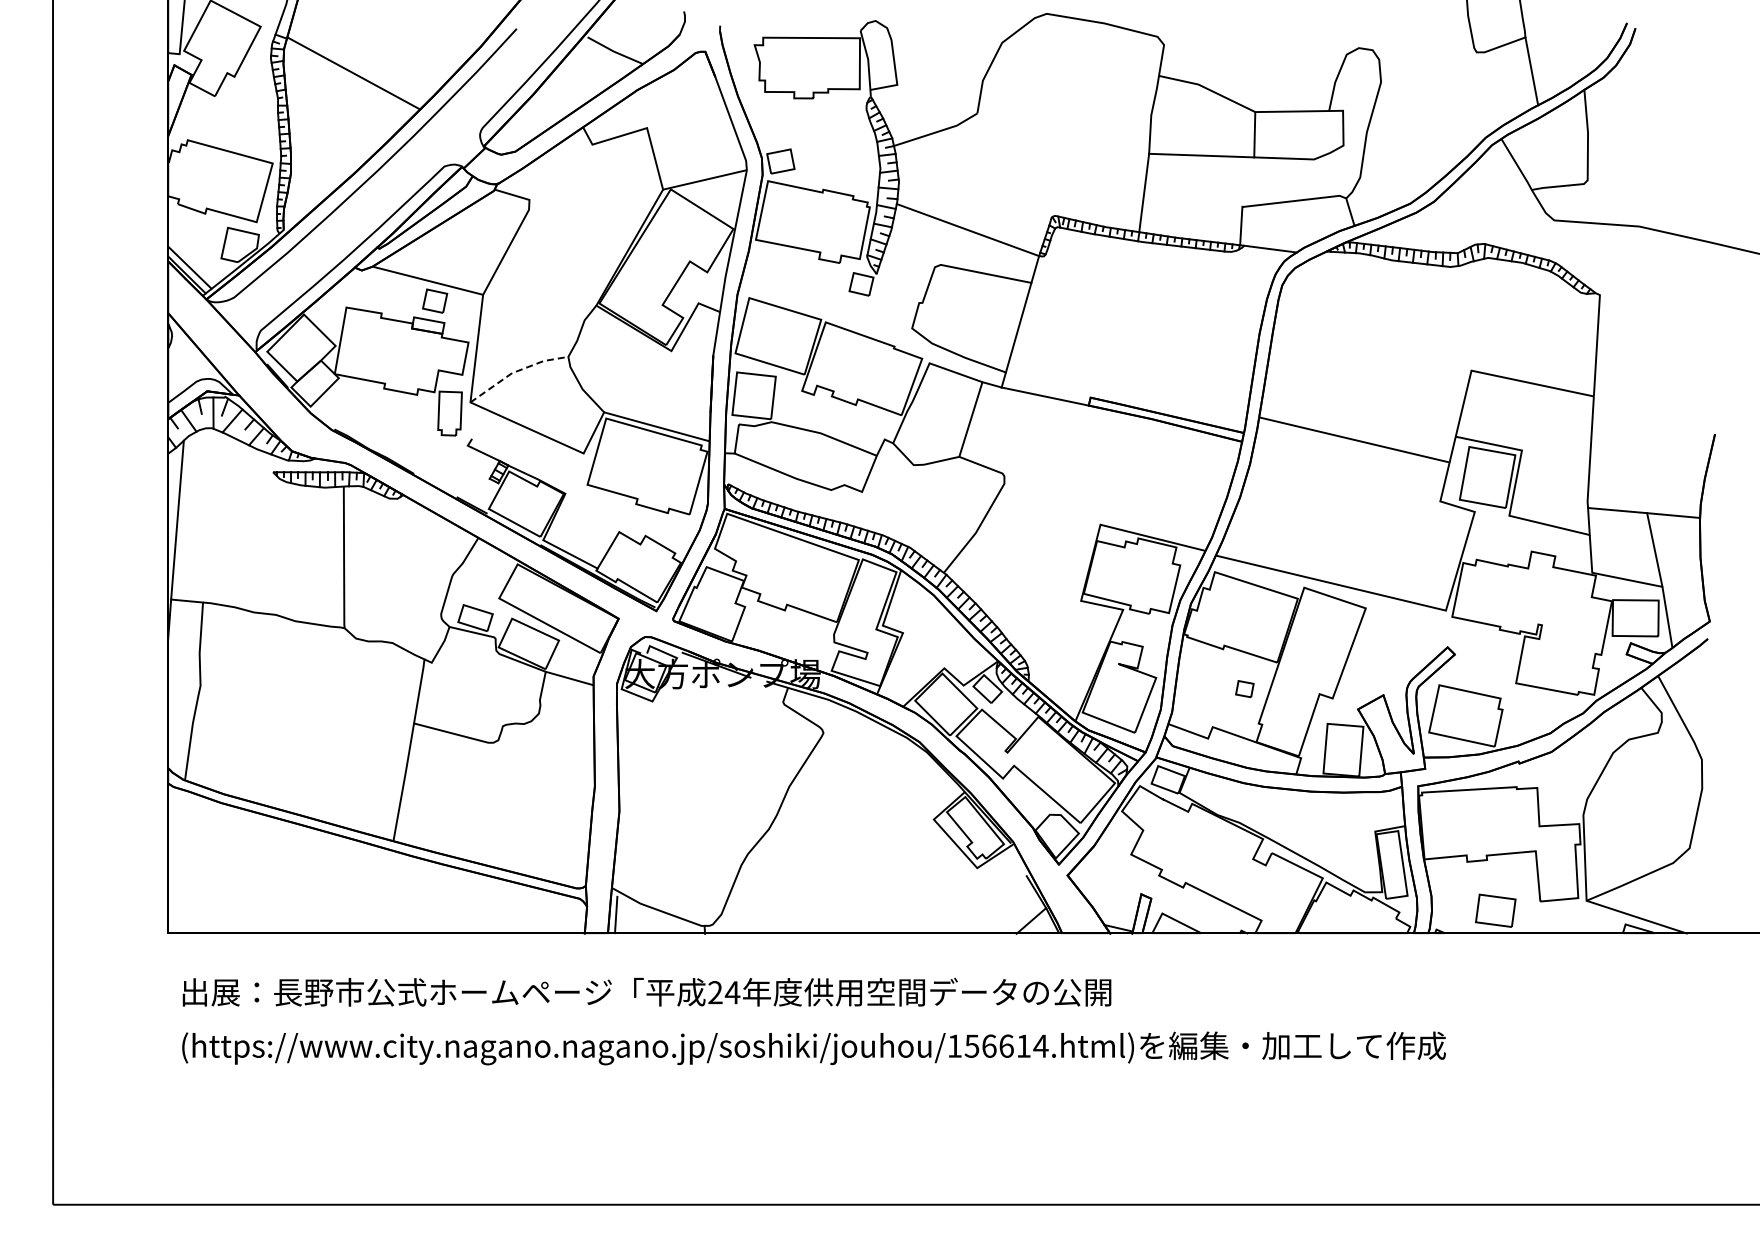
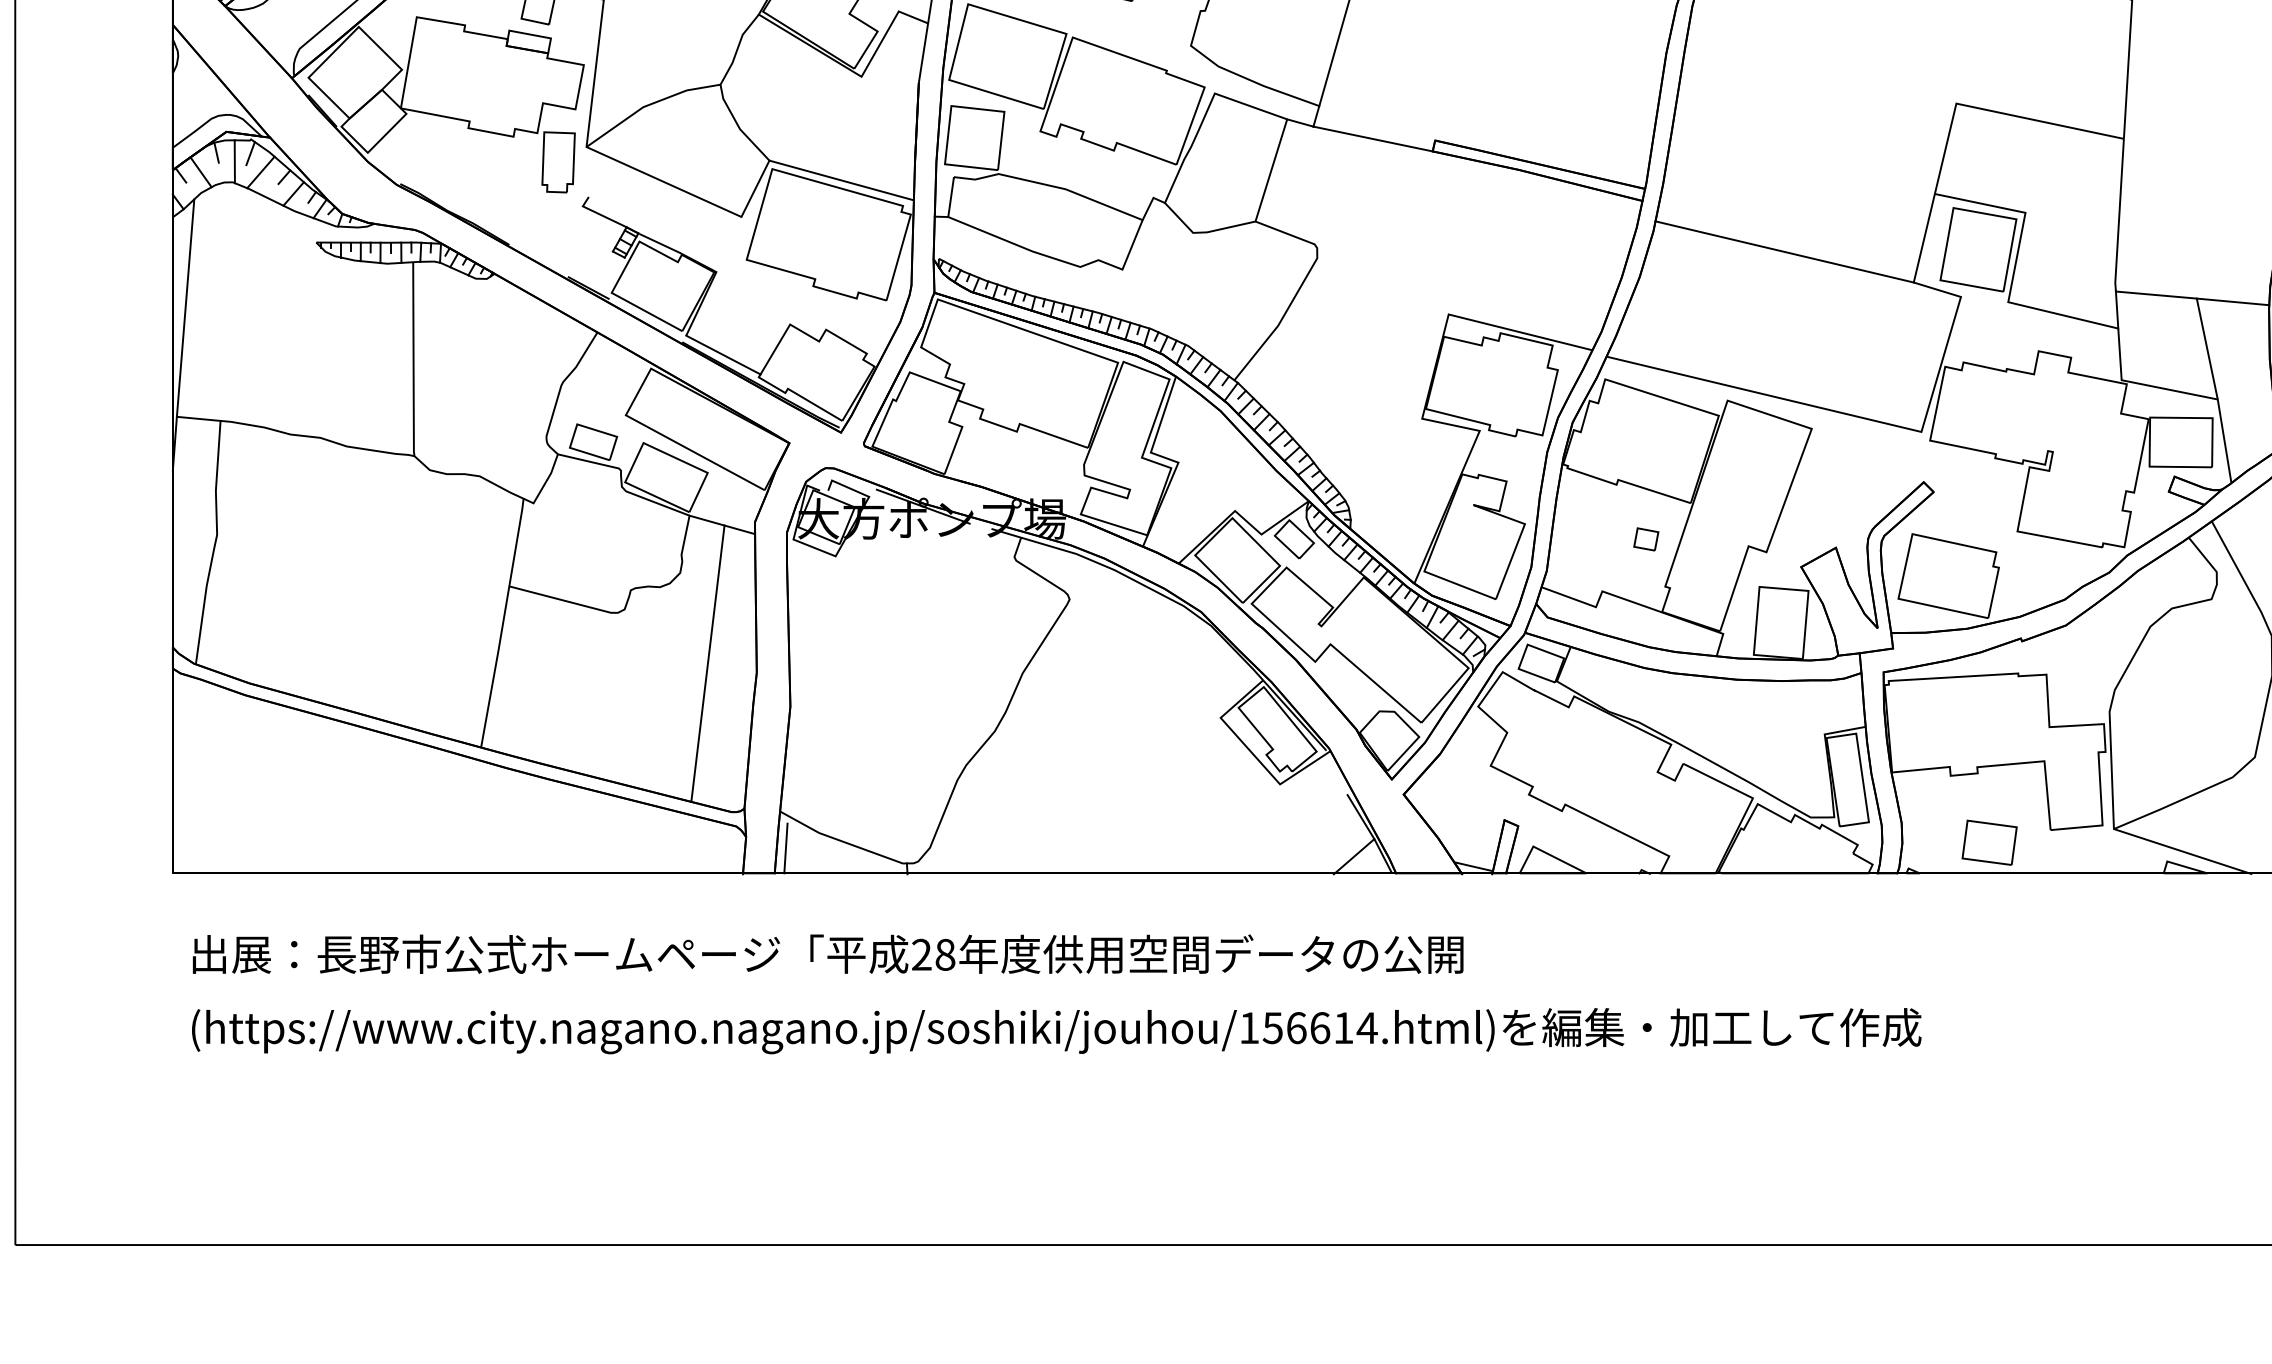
line: (516, 371) -> (649, 104), dashed -> solid
line: (1354, 439) -> (1783, 251), moved
line: (559, 779) -> (708, 663), added
text: (732, 992) -> (945, 954), 24 -> 28

